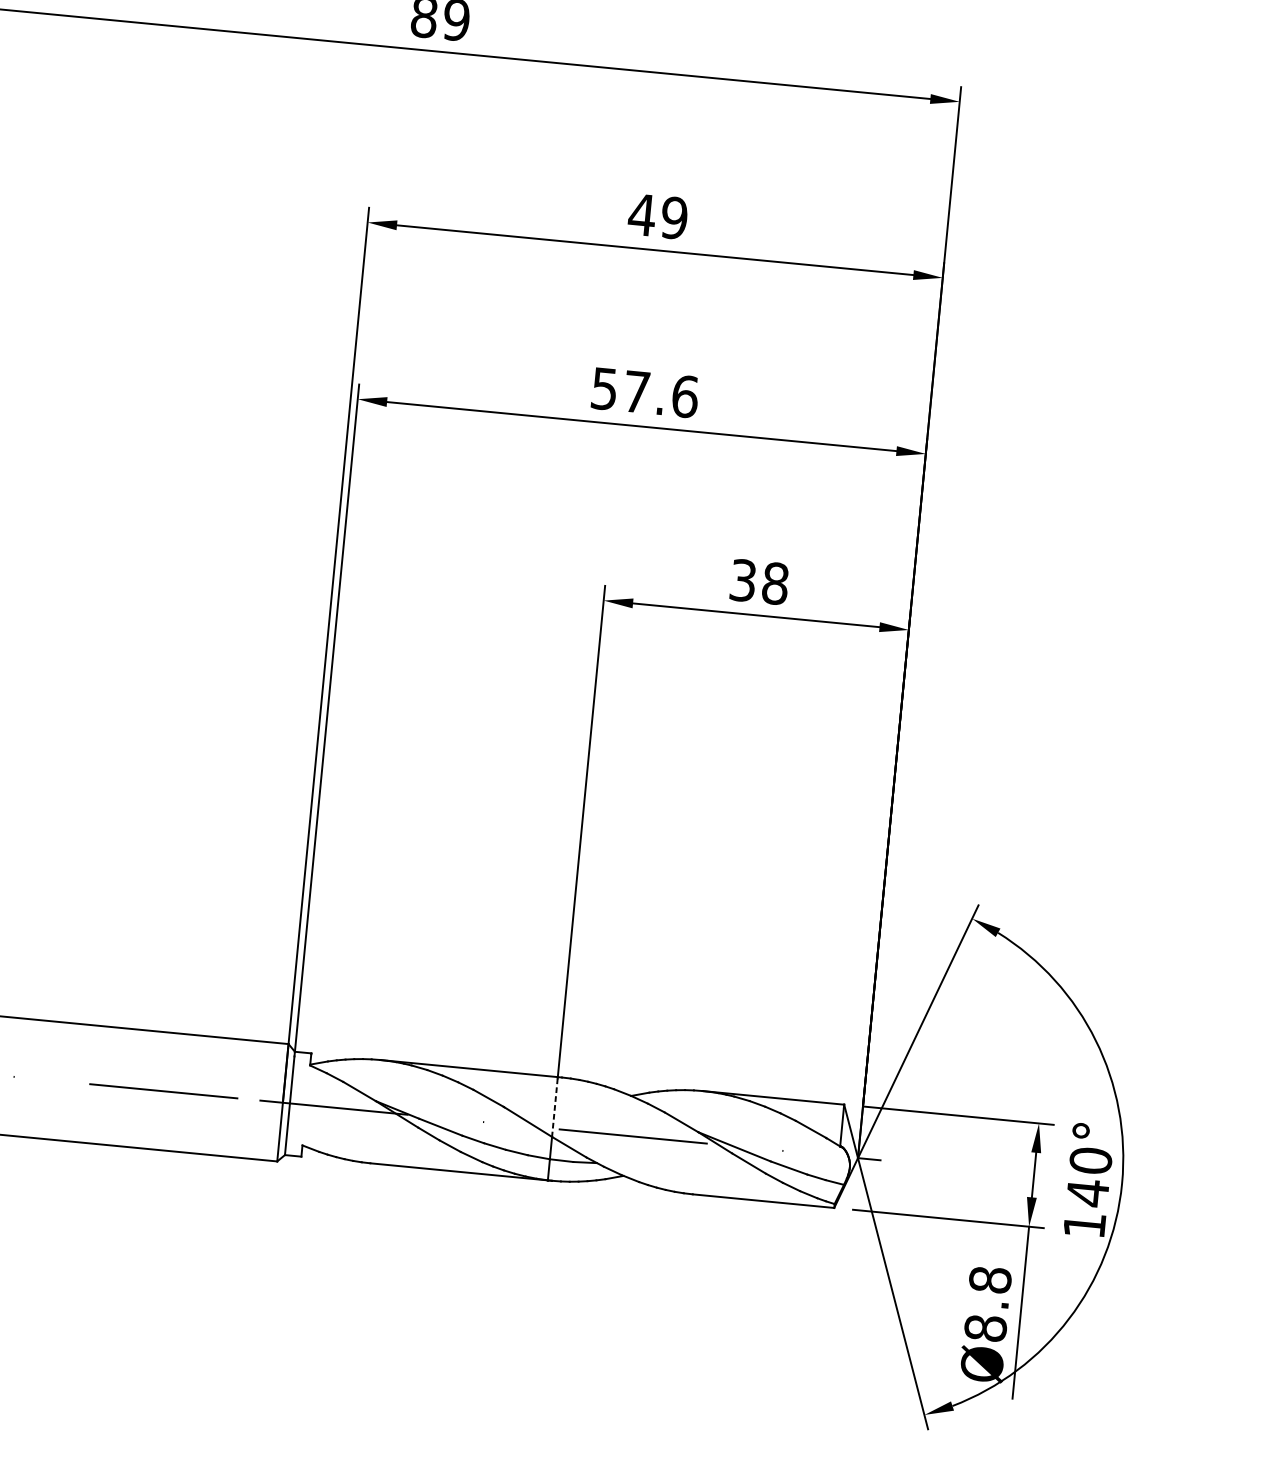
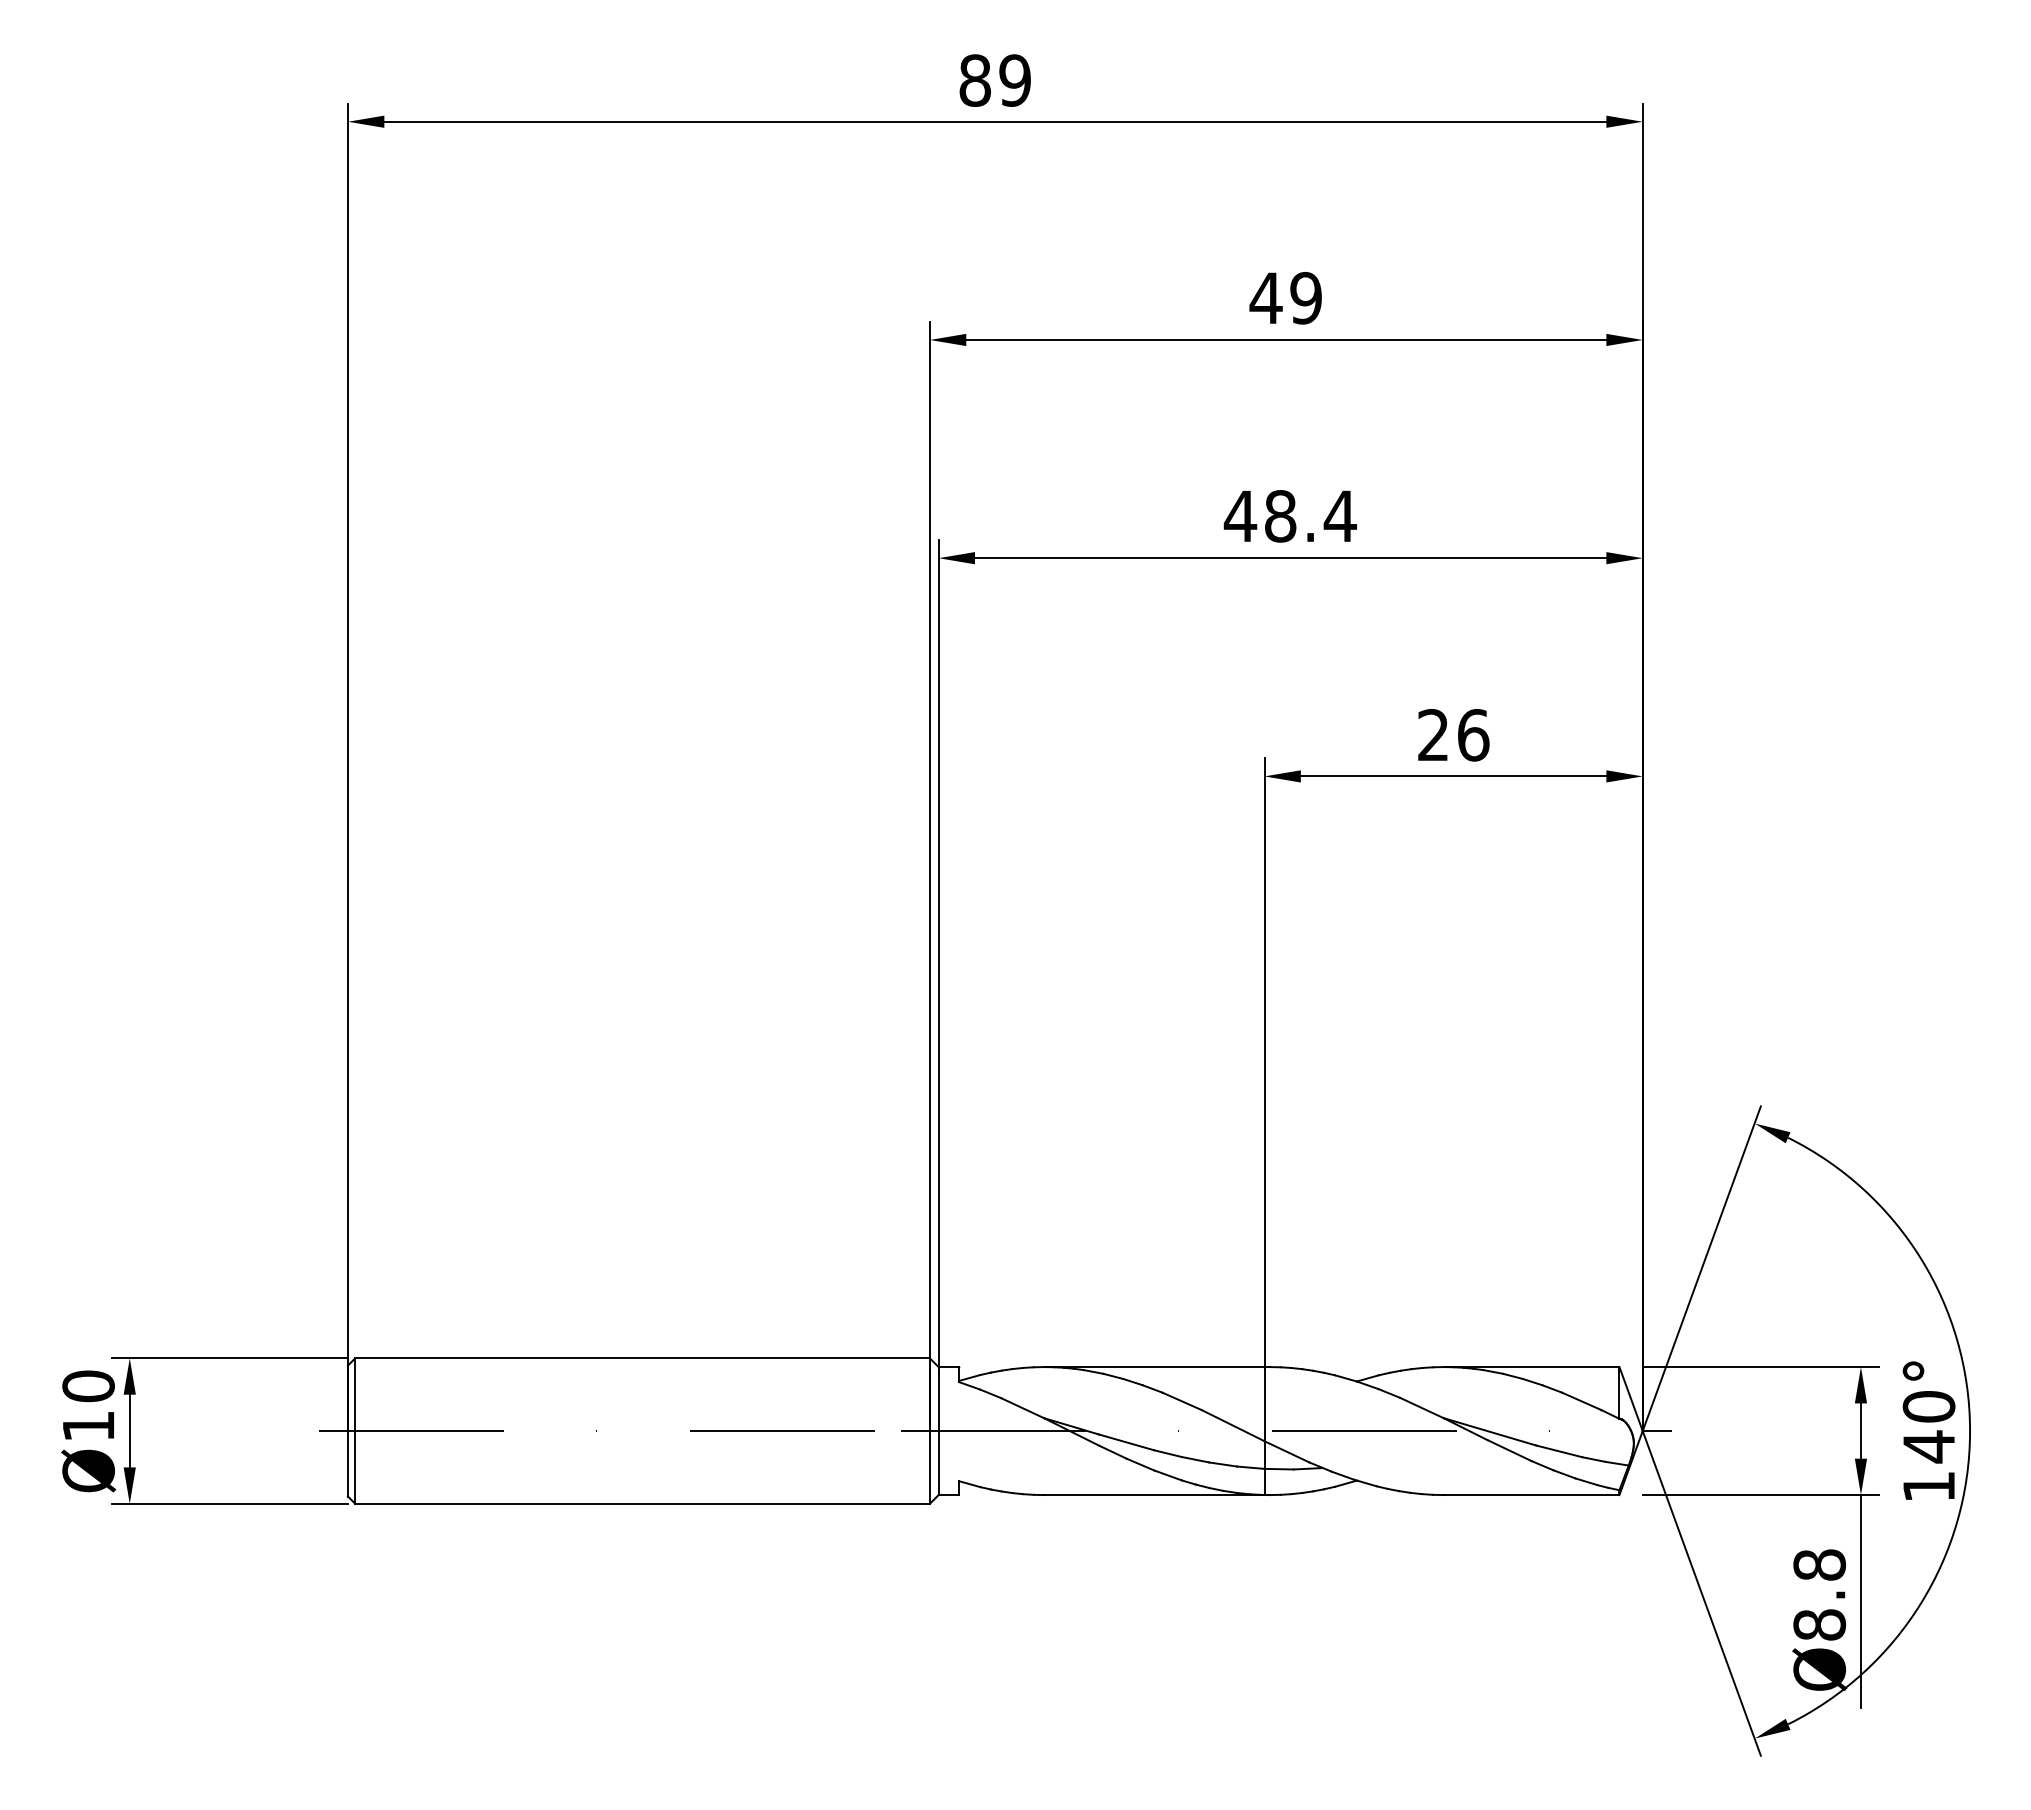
text: (644, 392) -> (1290, 516), 57.6 -> 48.4
text: (759, 582) -> (1453, 735), 38 -> 26
line: (554, 1108) -> (1264, 1405), dashed -> solid

